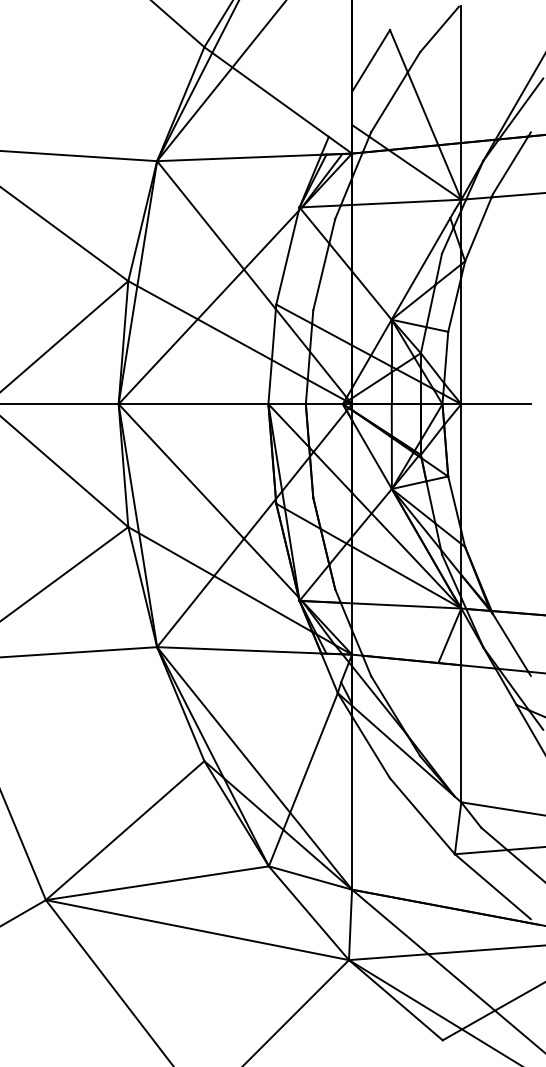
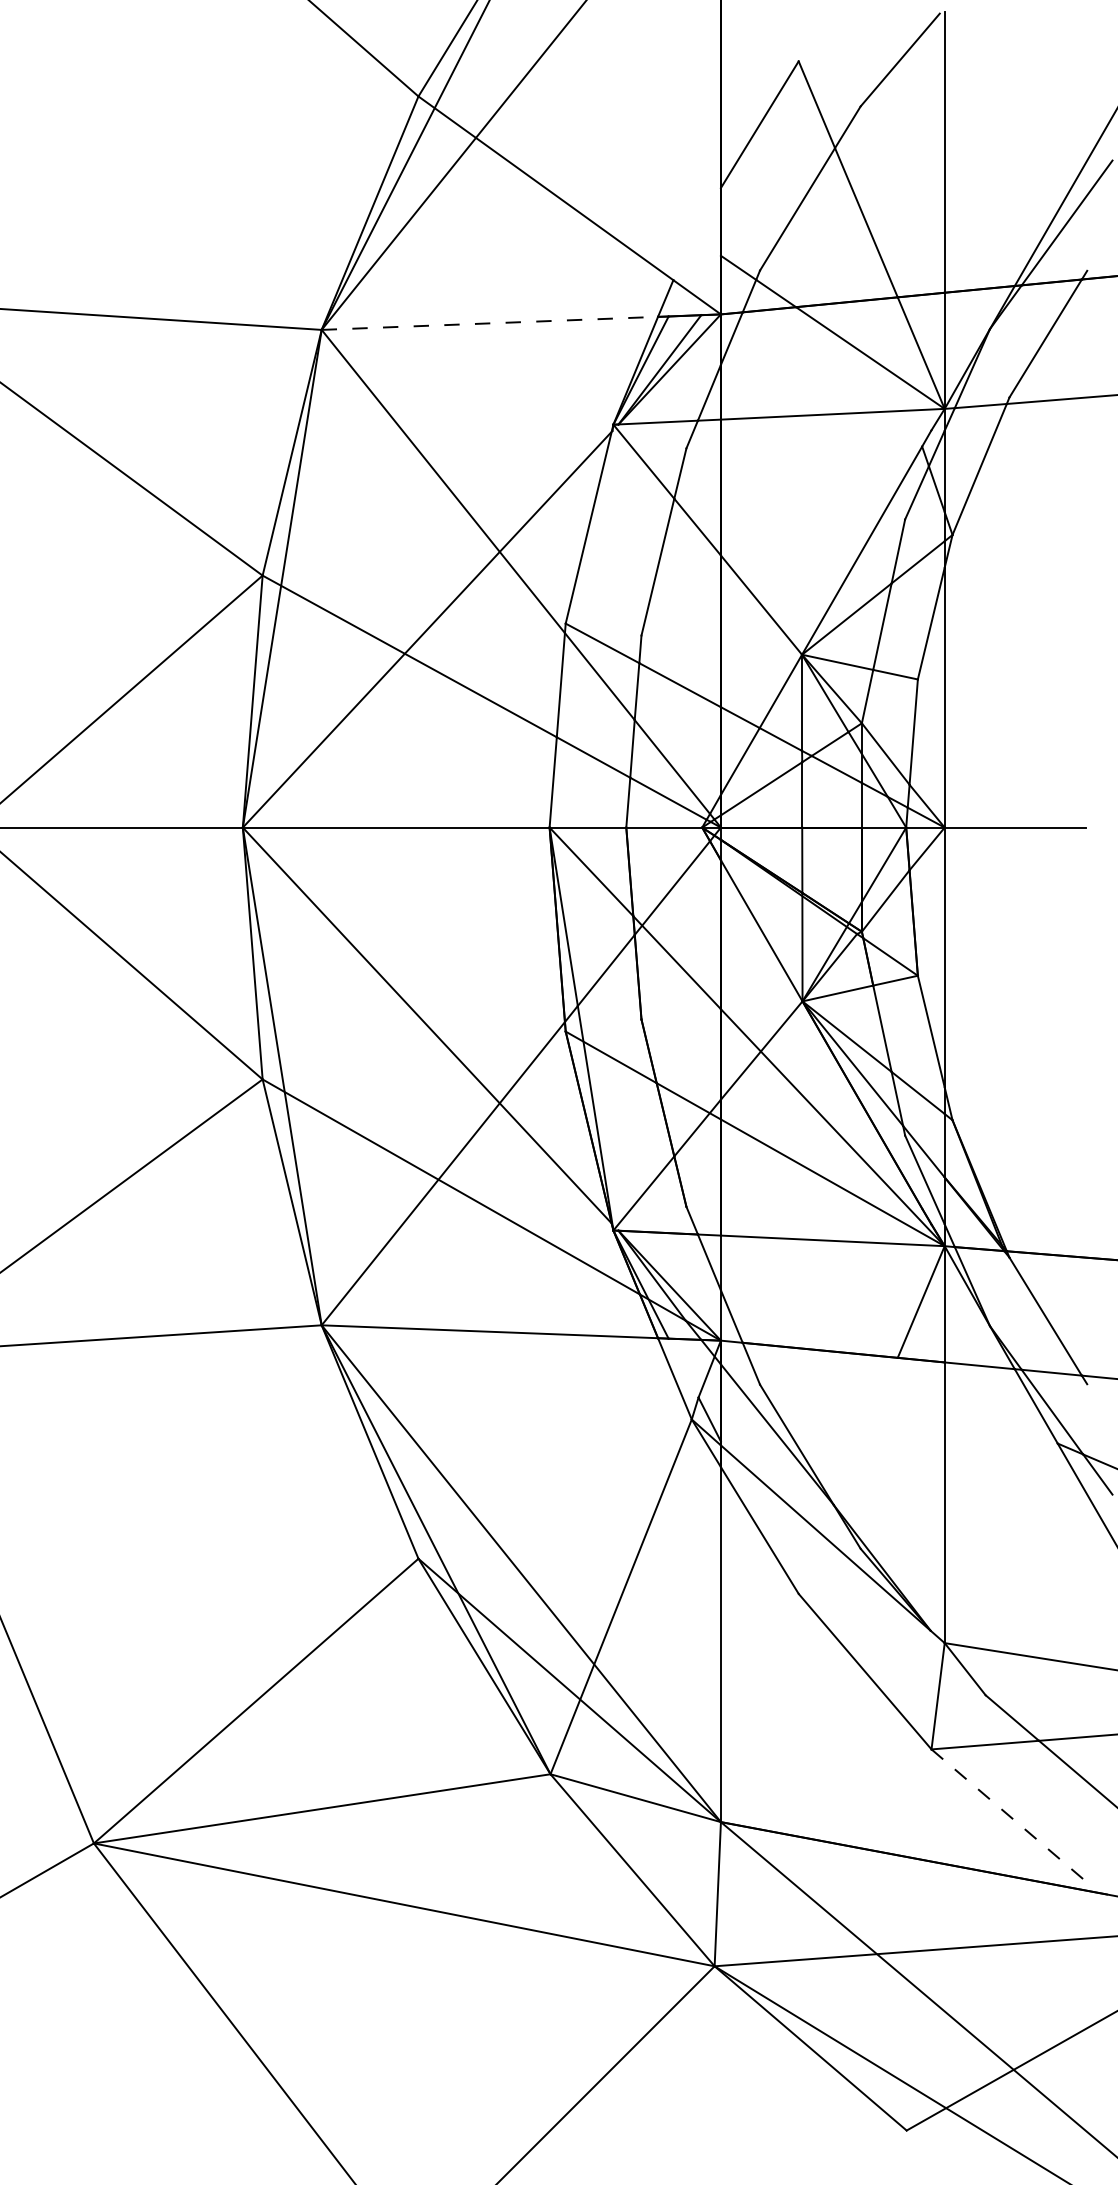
line: (239, 157) -> (490, 322), solid -> dashed
line: (492, 886) -> (1008, 1815), solid -> dashed

